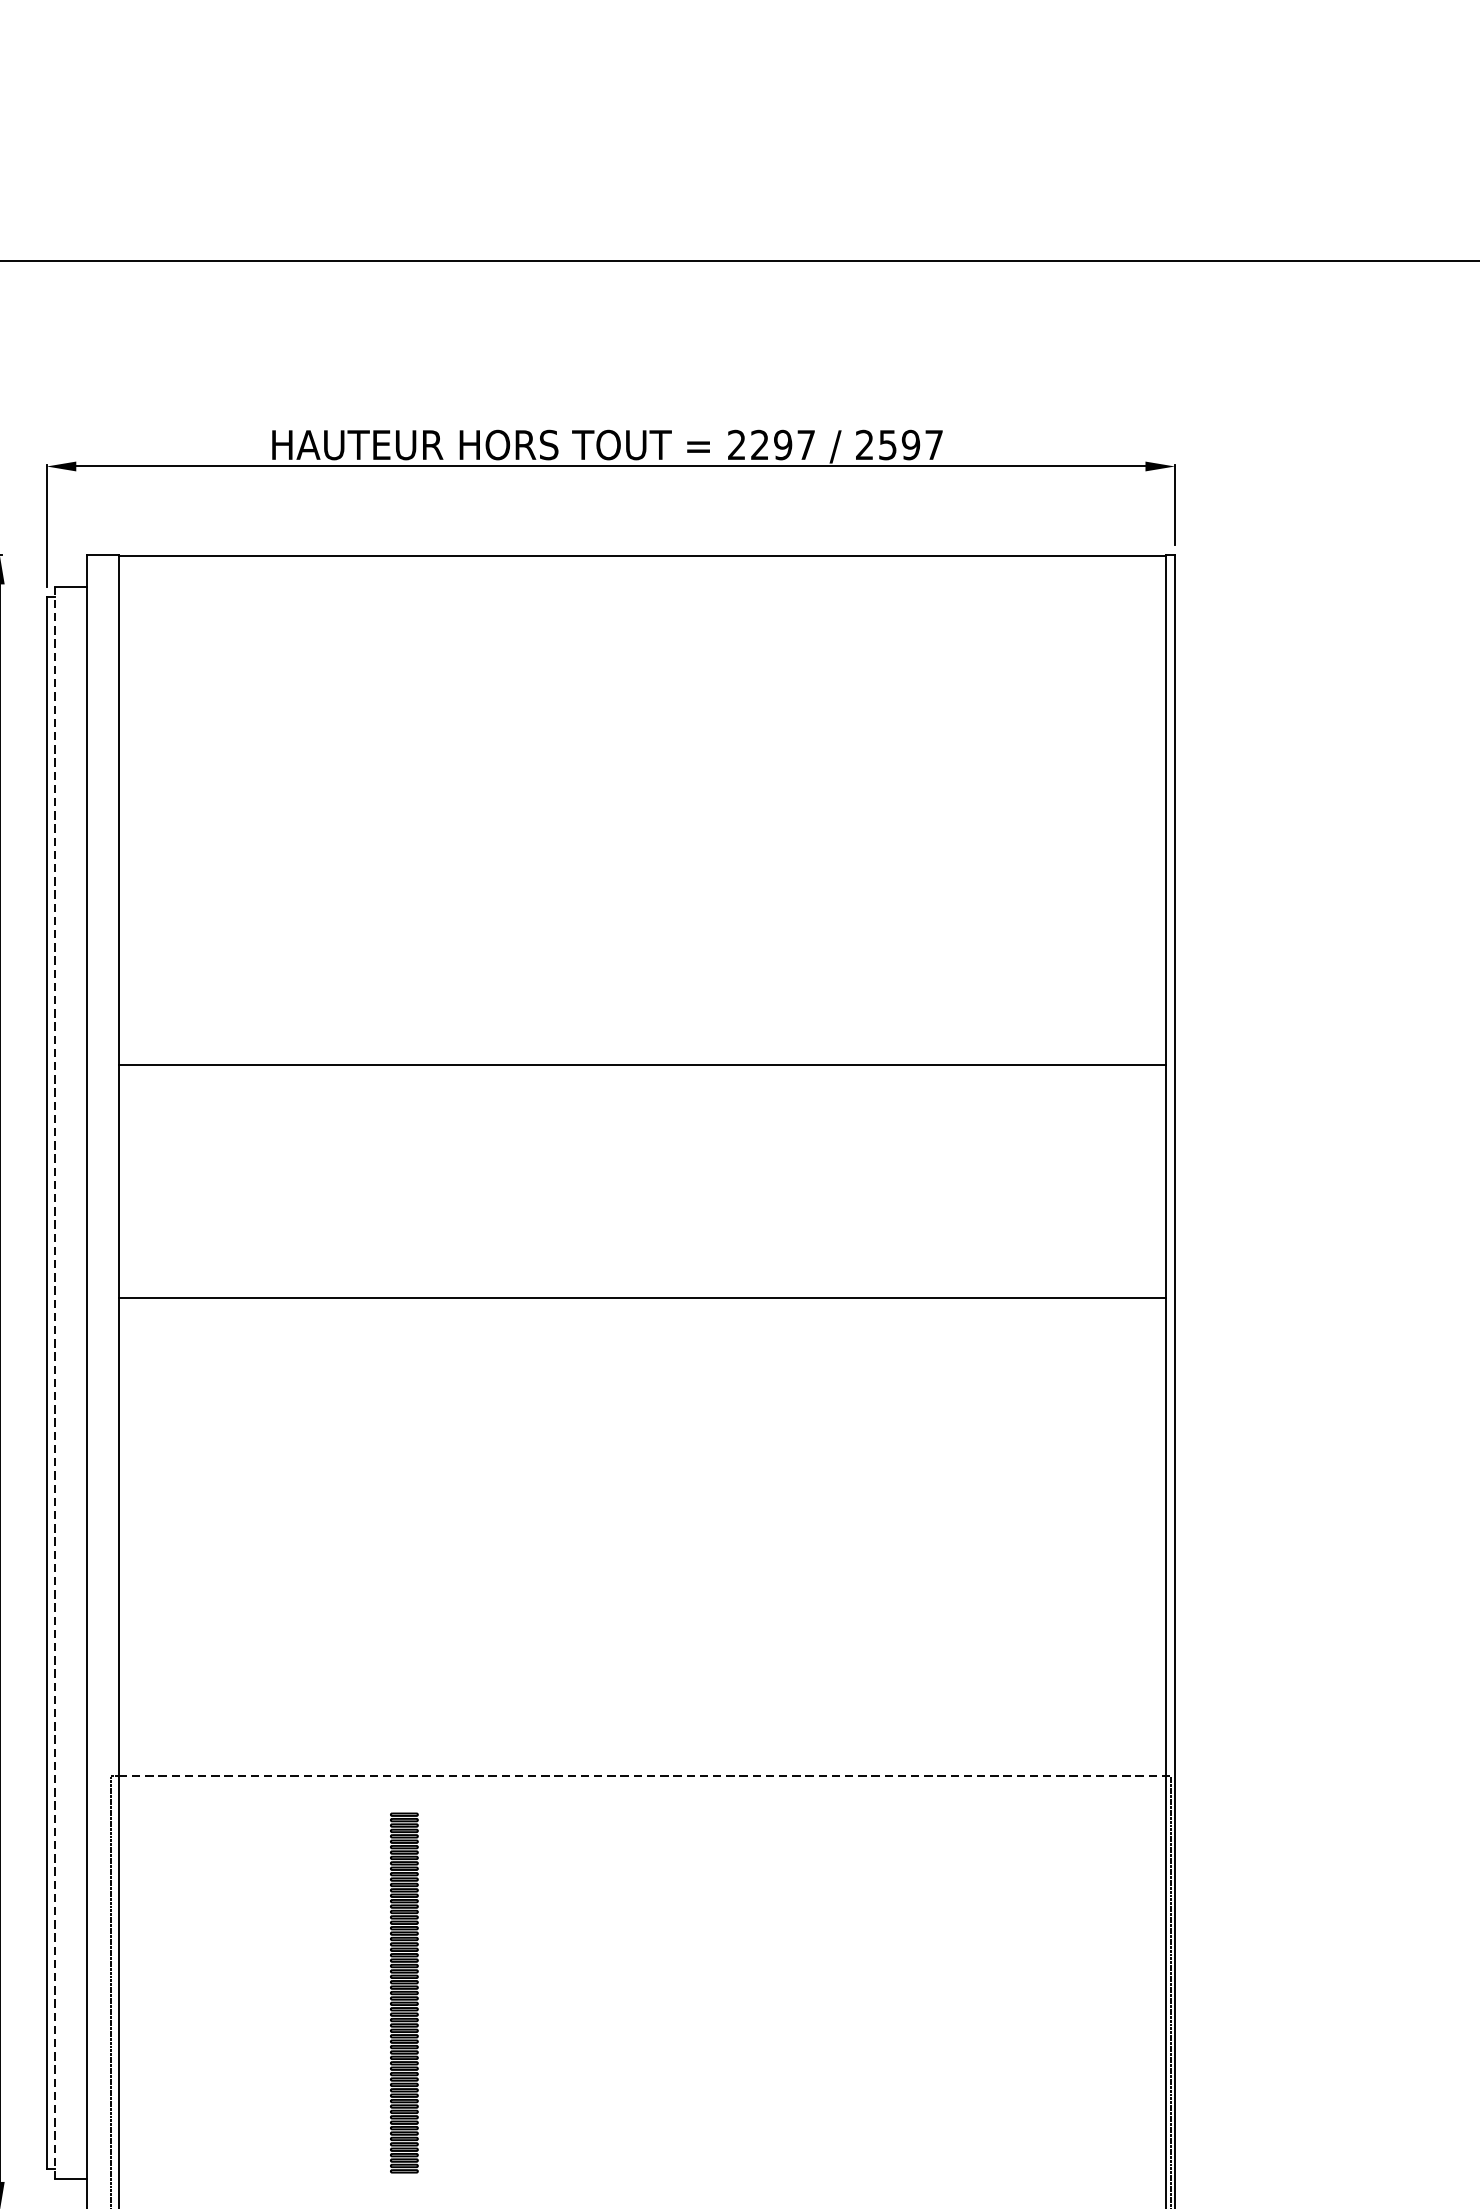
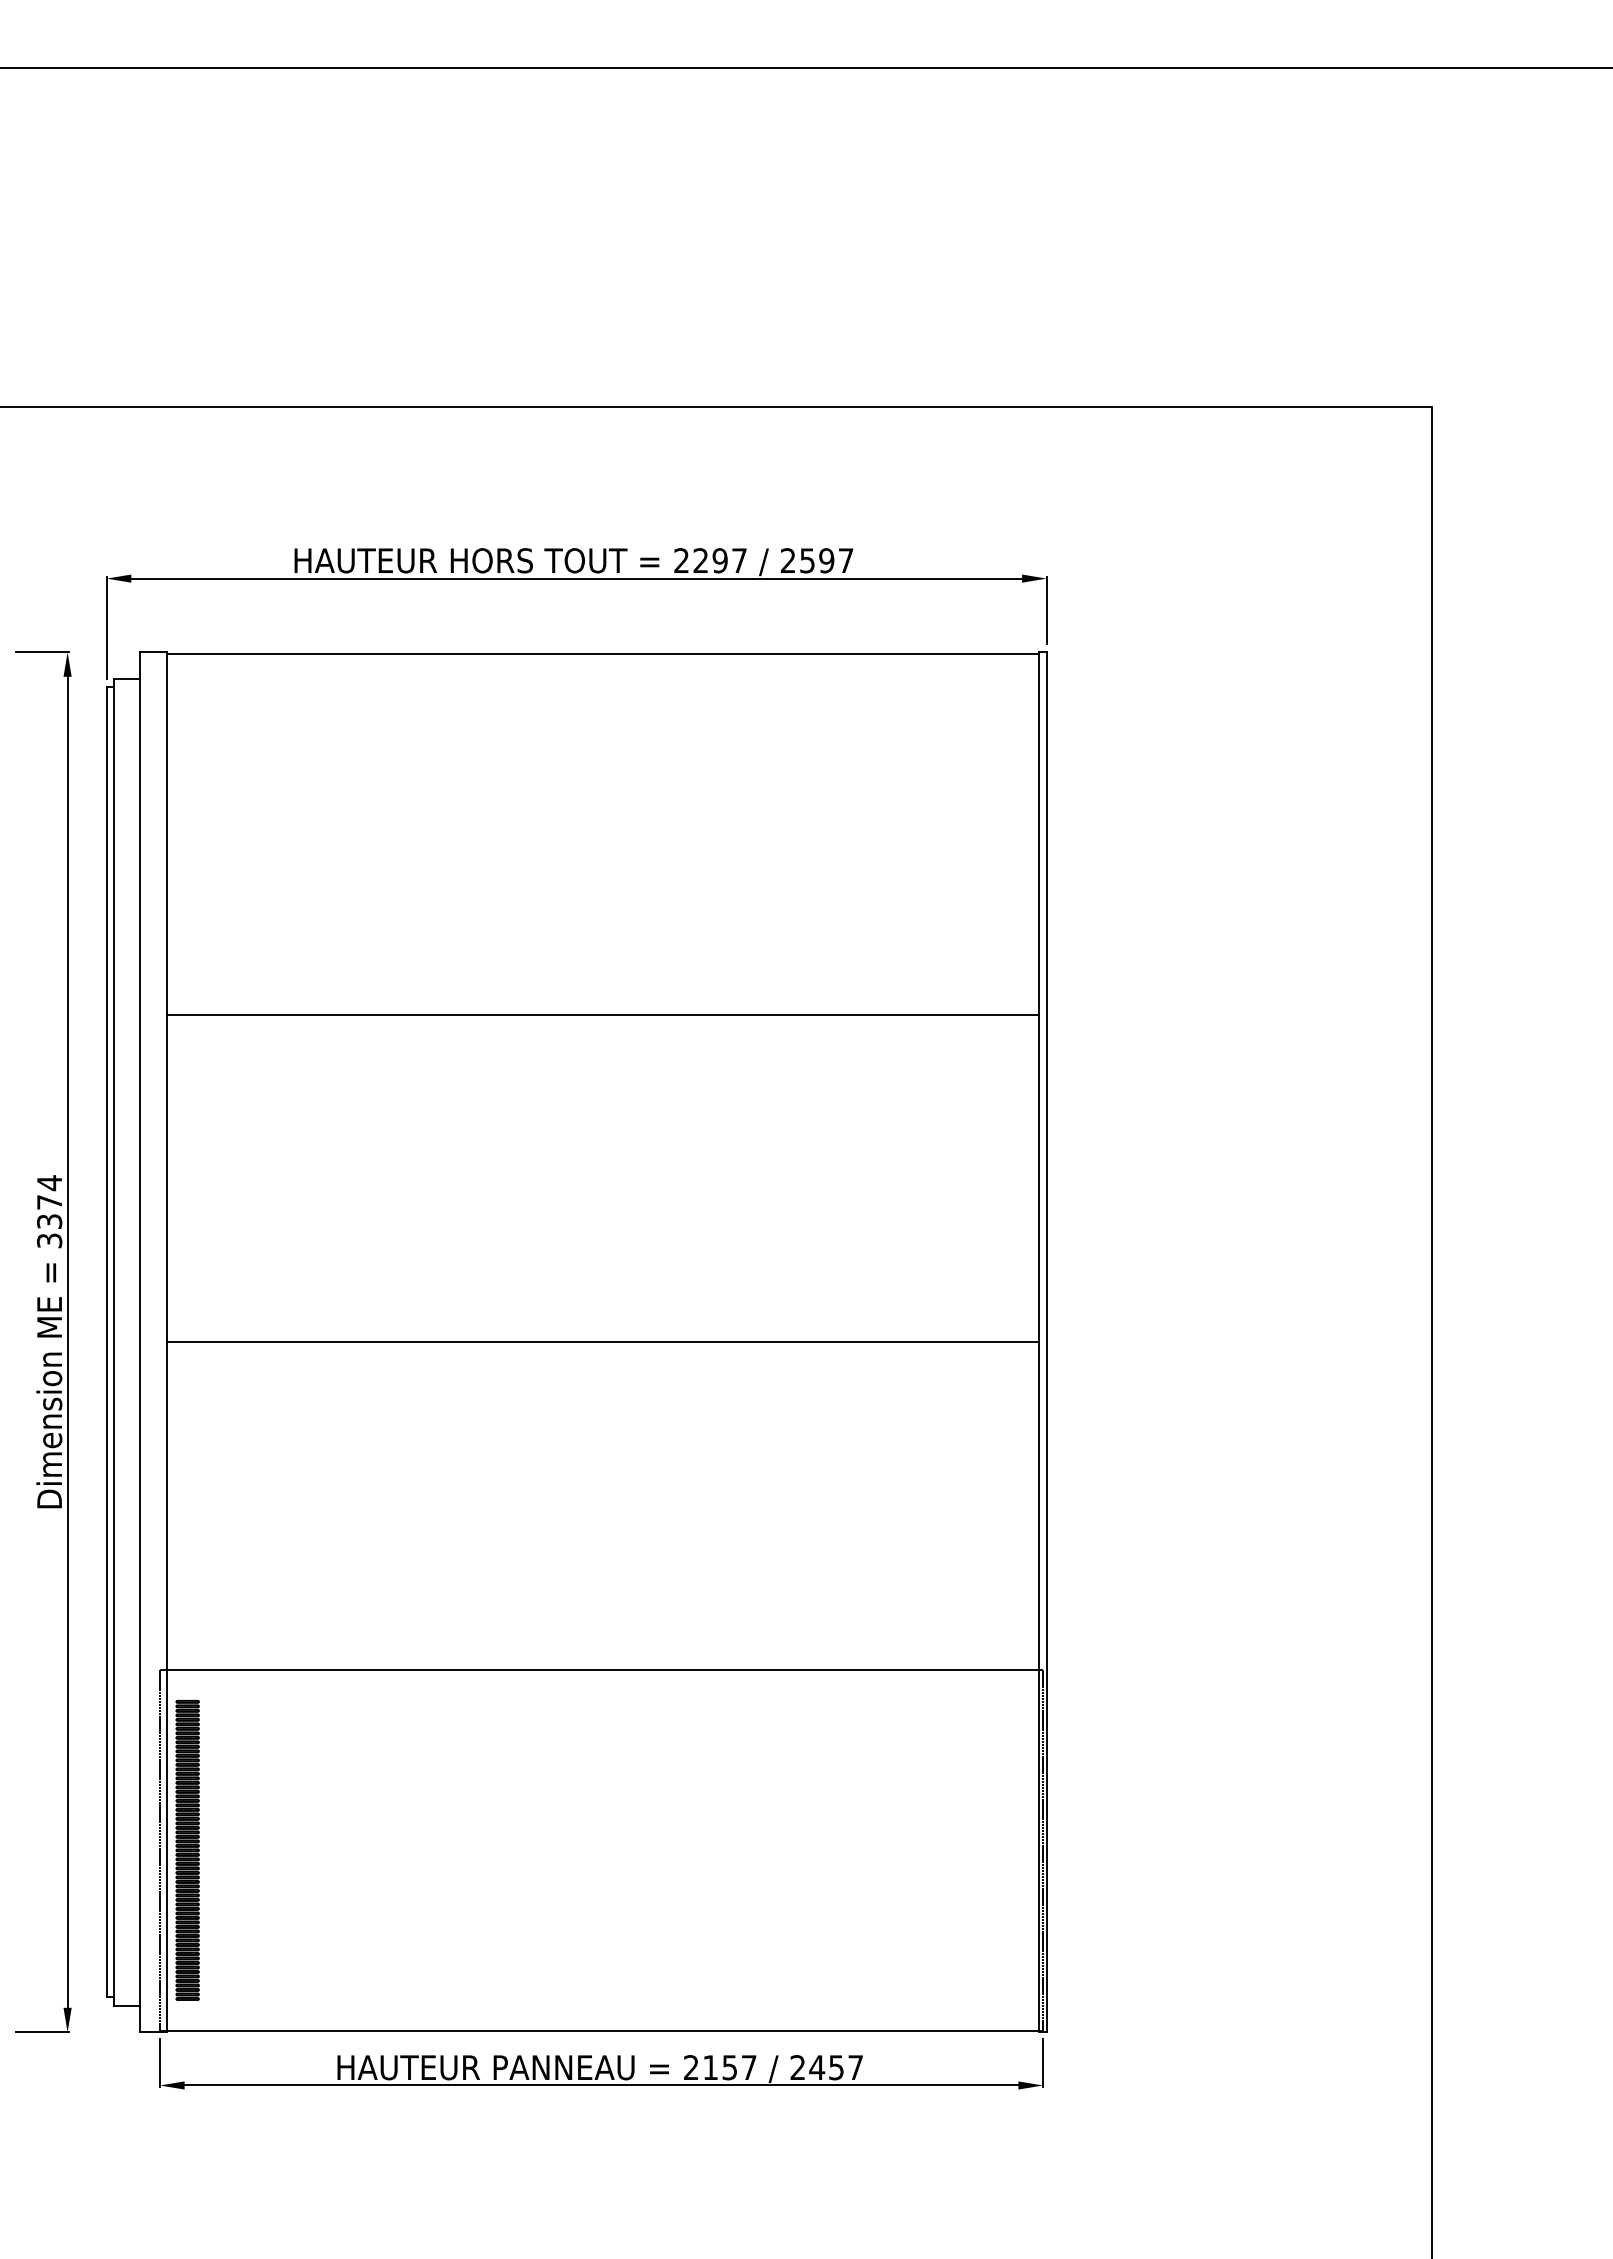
line: (641, 1064) -> (602, 1014), moved
line: (641, 1298) -> (602, 1342), moved
line: (54, 1382) -> (113, 1341), dashed -> solid
line: (643, 1775) -> (603, 1669), dashed -> solid
part: (404, 1991) -> (187, 1849), moved

